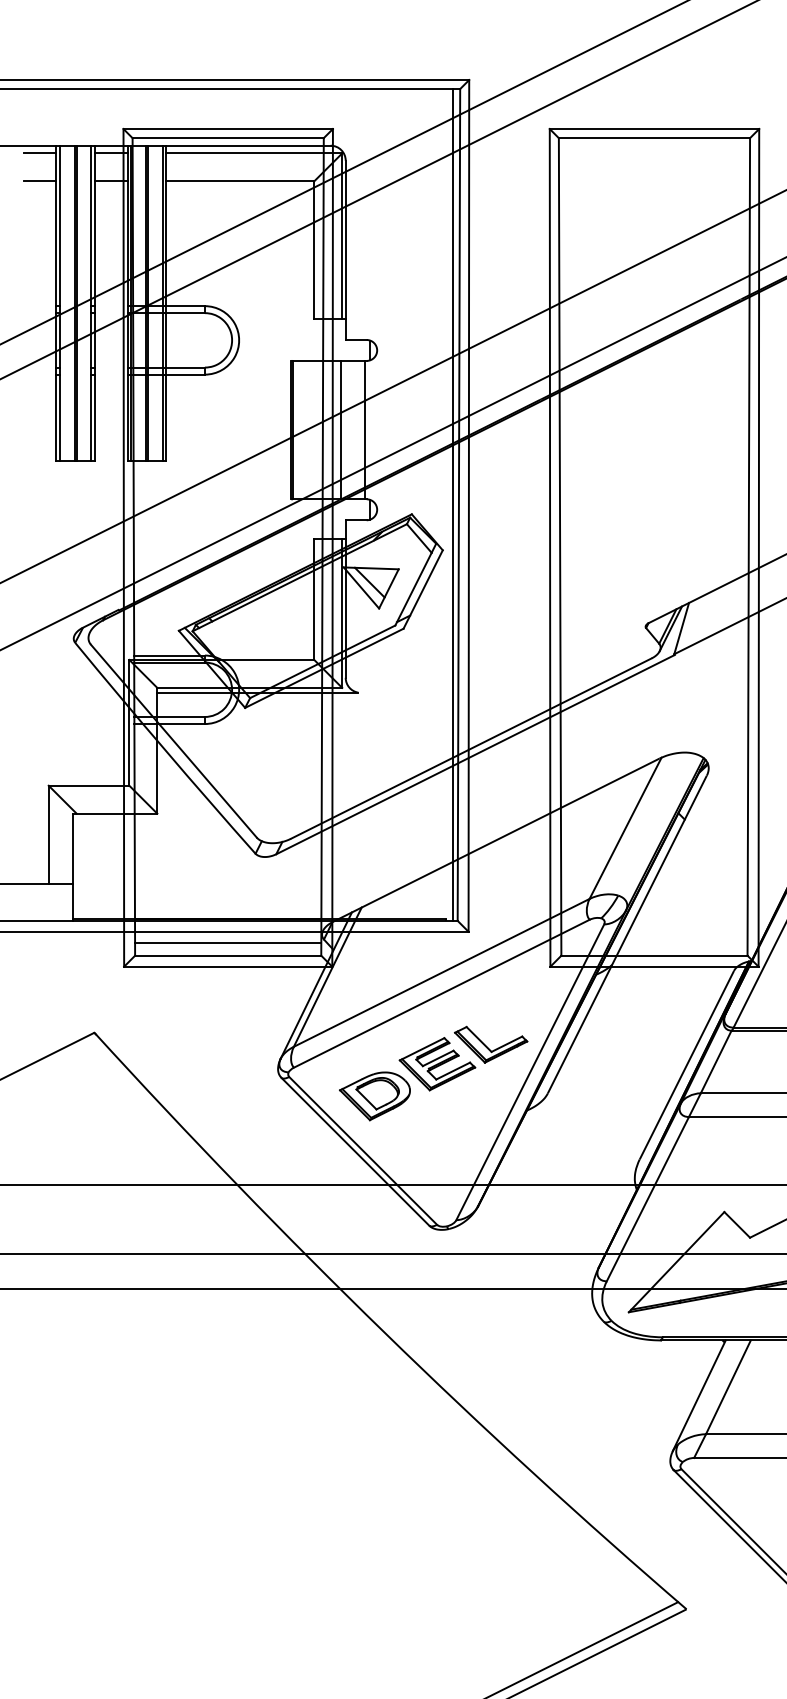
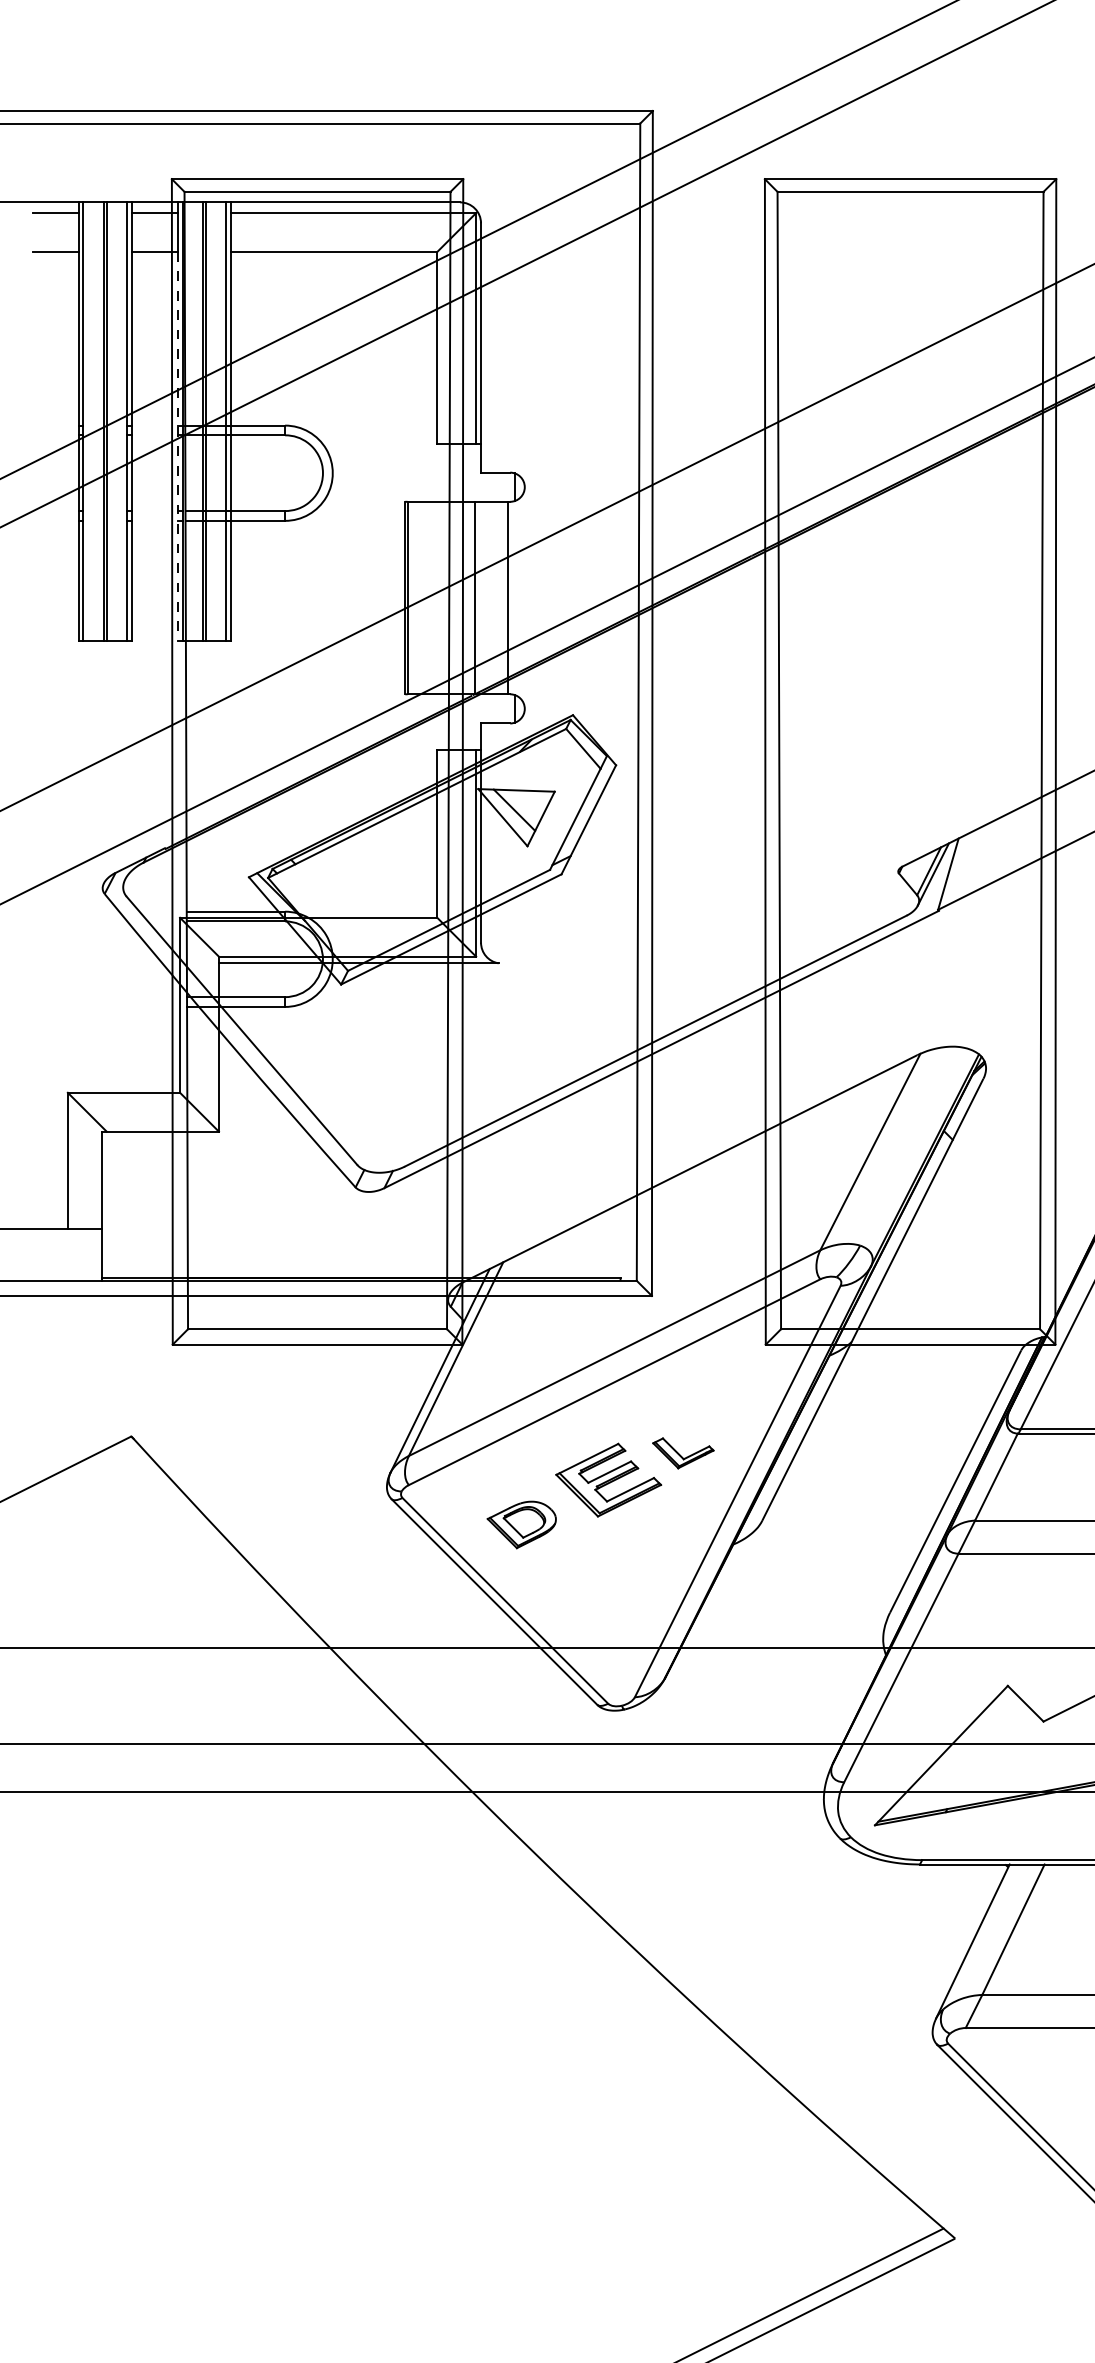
line: (127, 321) -> (177, 446), solid -> dashed
line: (453, 504) -> (630, 701), removed
line: (228, 942) -> (317, 1311), removed
part: (491, 1045) -> (683, 1453), size x0.6
part: (374, 1096) -> (521, 1524), size x0.7

